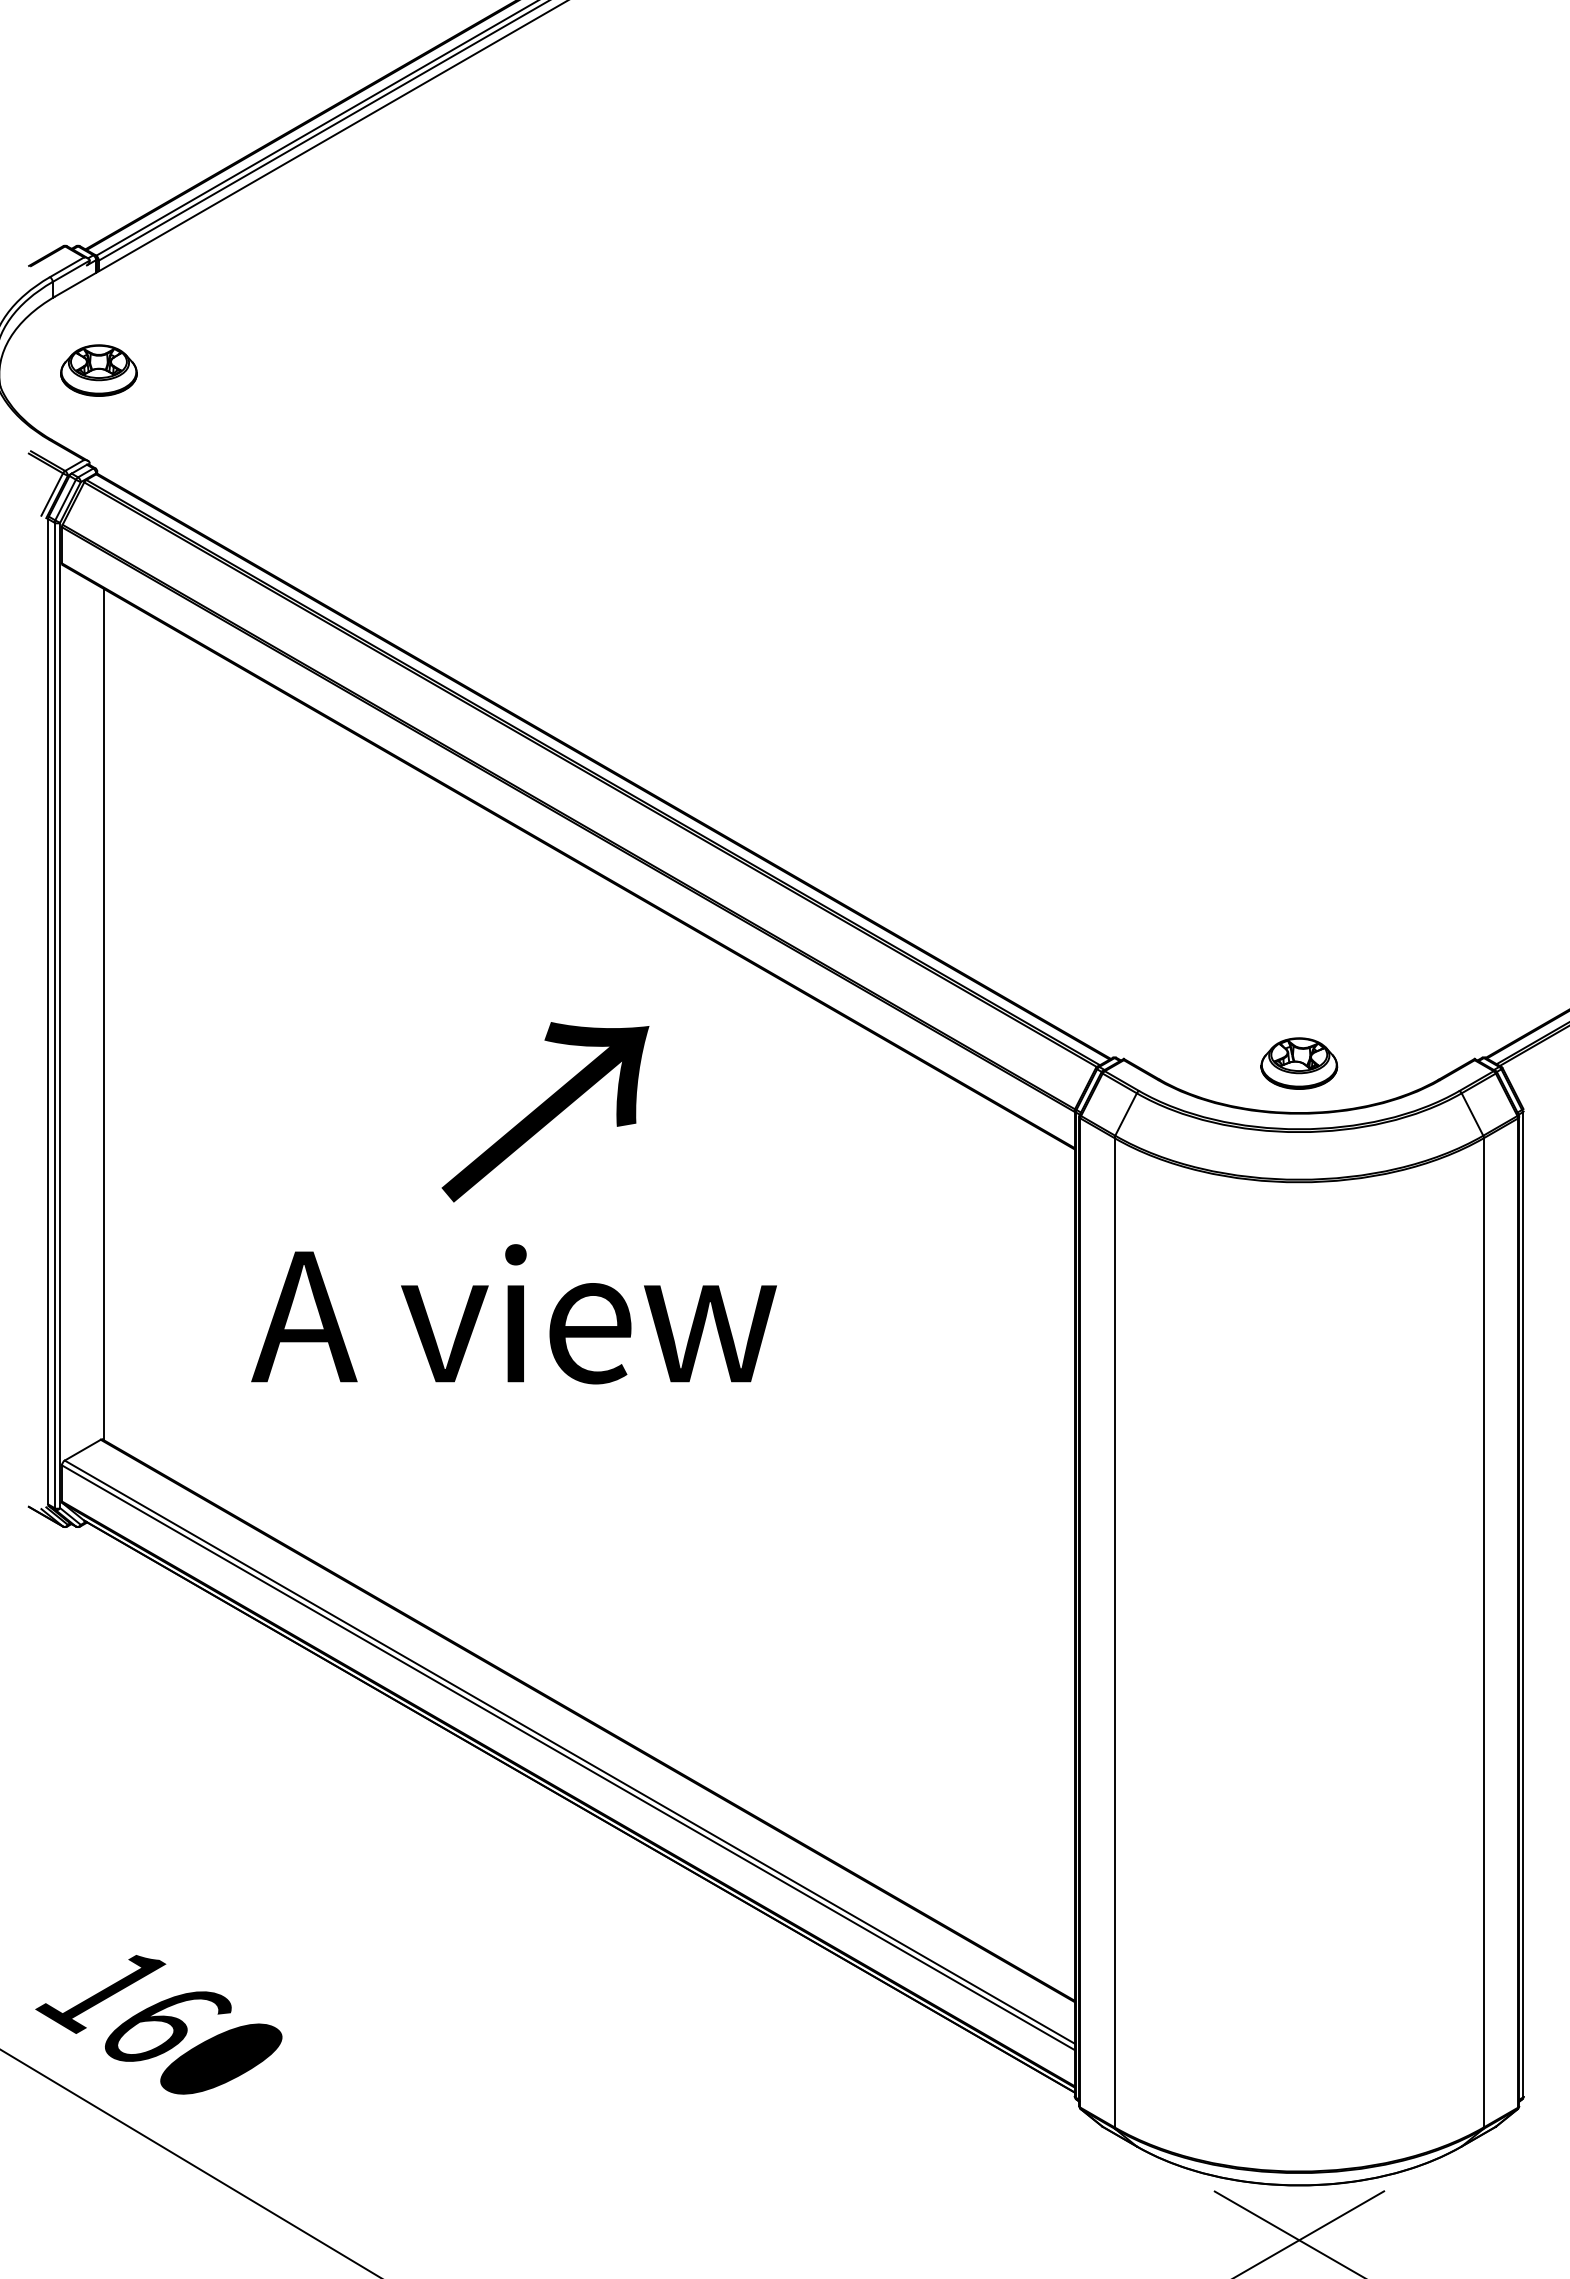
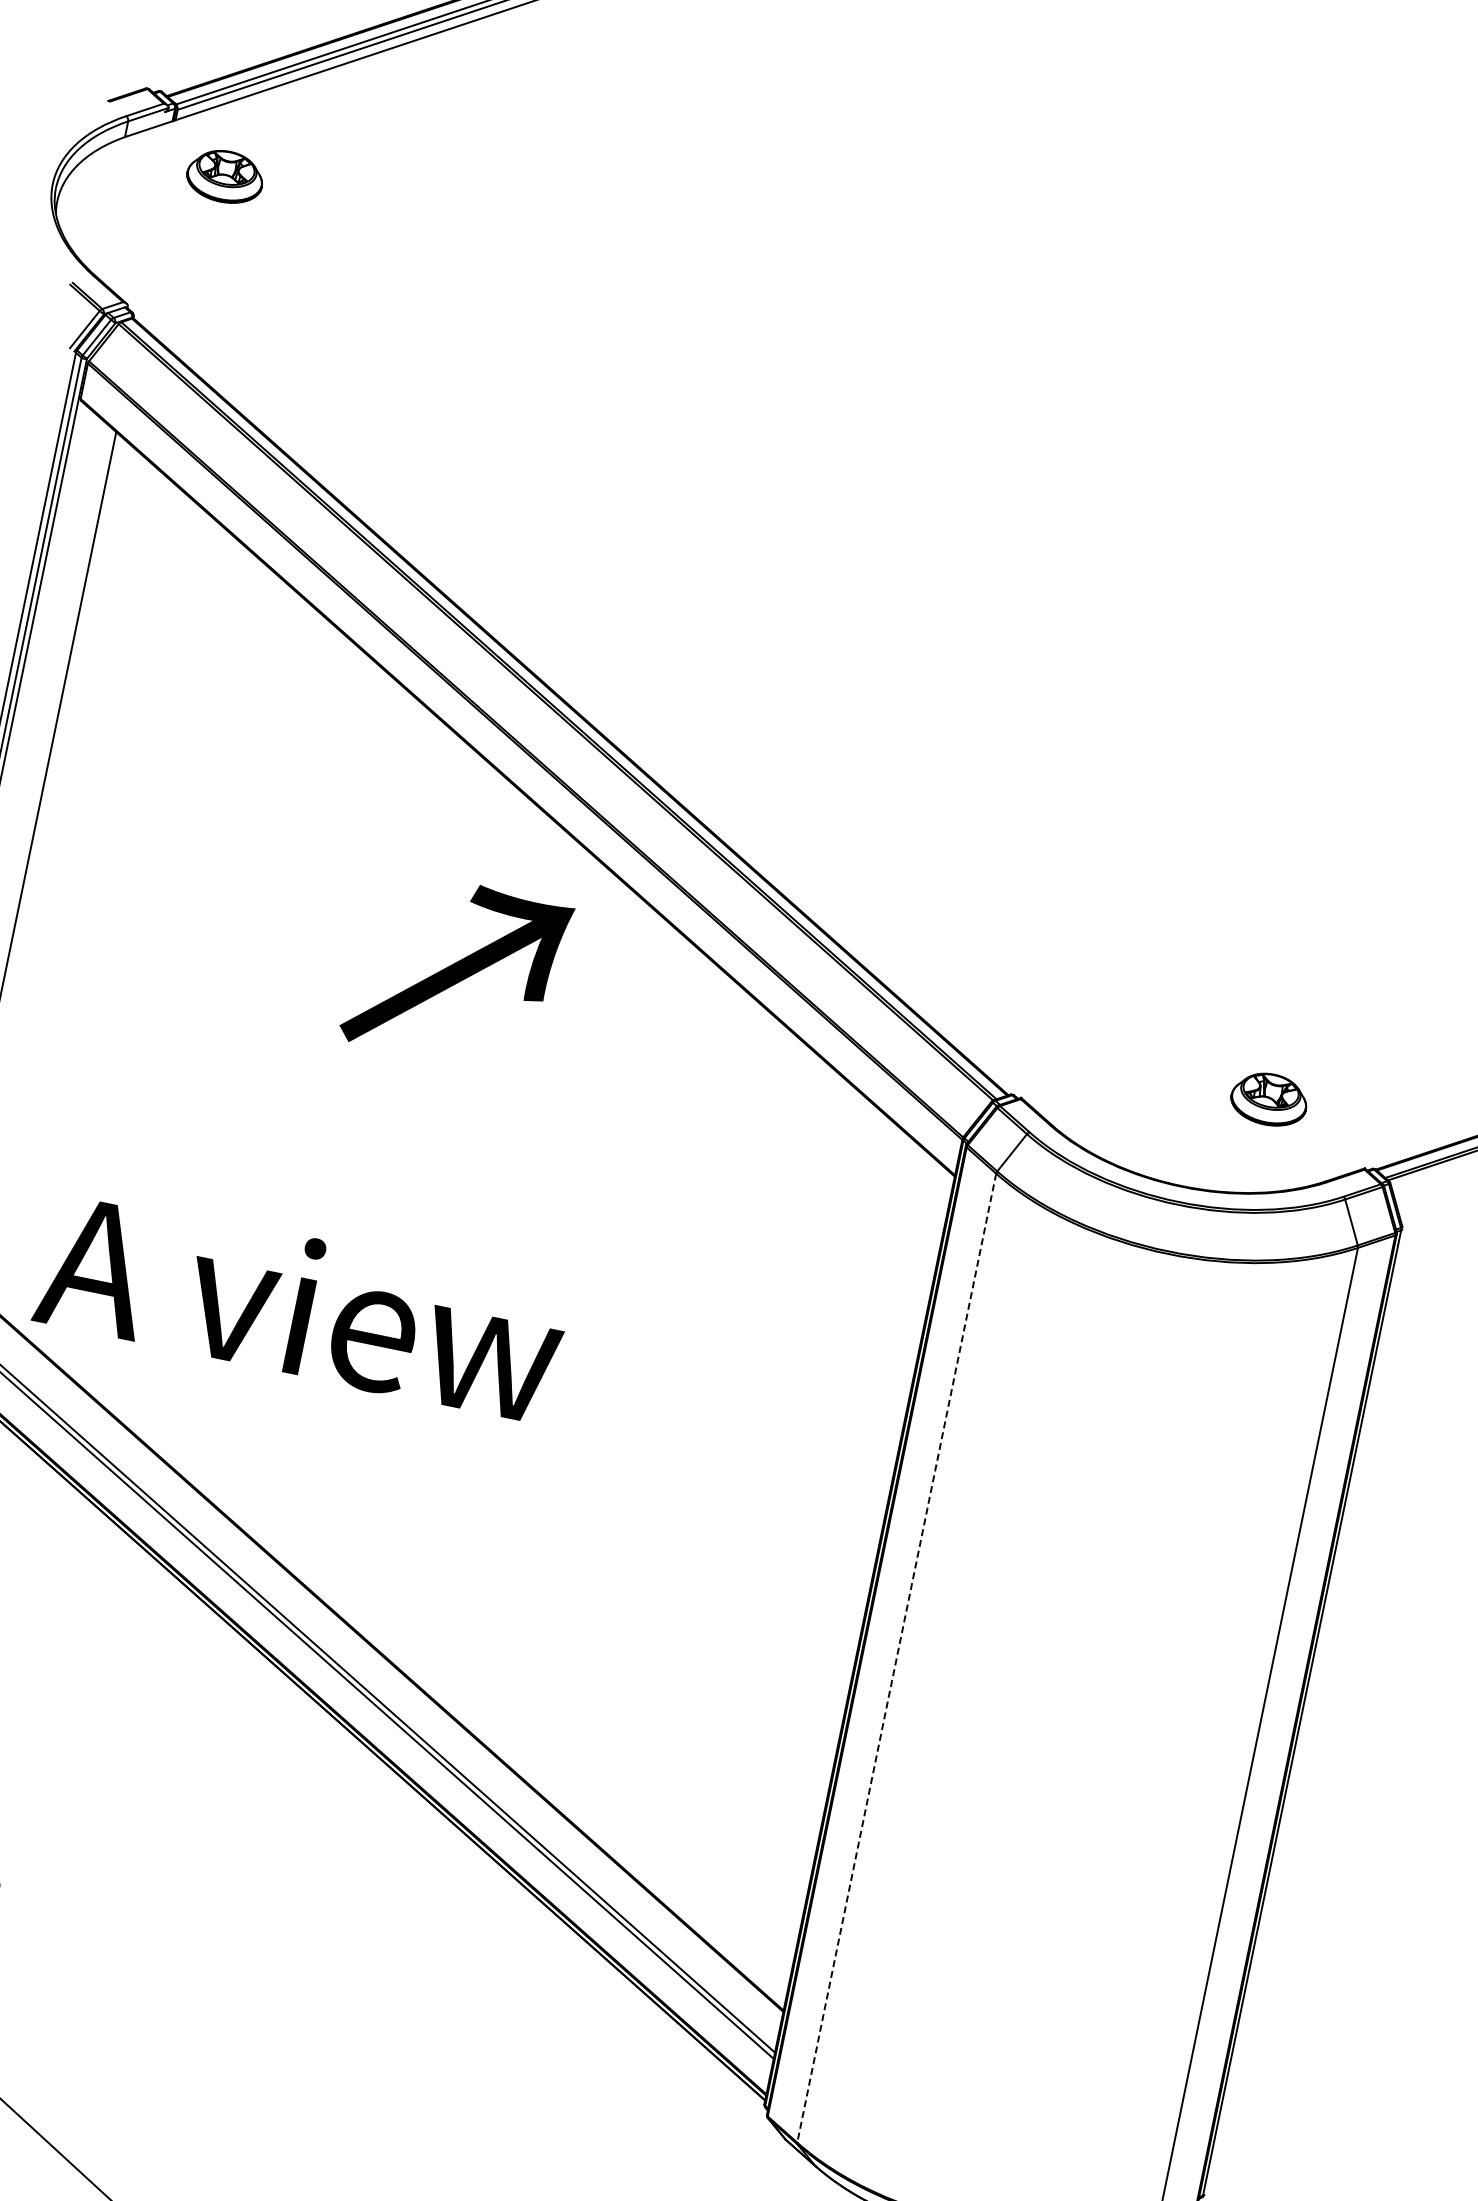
part: (98, 370) -> (224, 176), moved
part: (1299, 1063) -> (1269, 1099), moved
text: (545, 1112) -> (456, 972), moved
text: (513, 1314) -> (301, 1306), moved
line: (1114, 1632) -> (896, 1657), solid -> dashed

